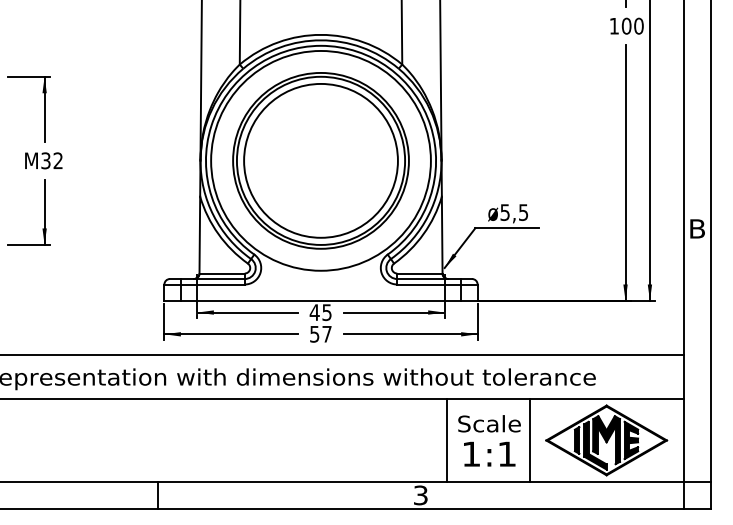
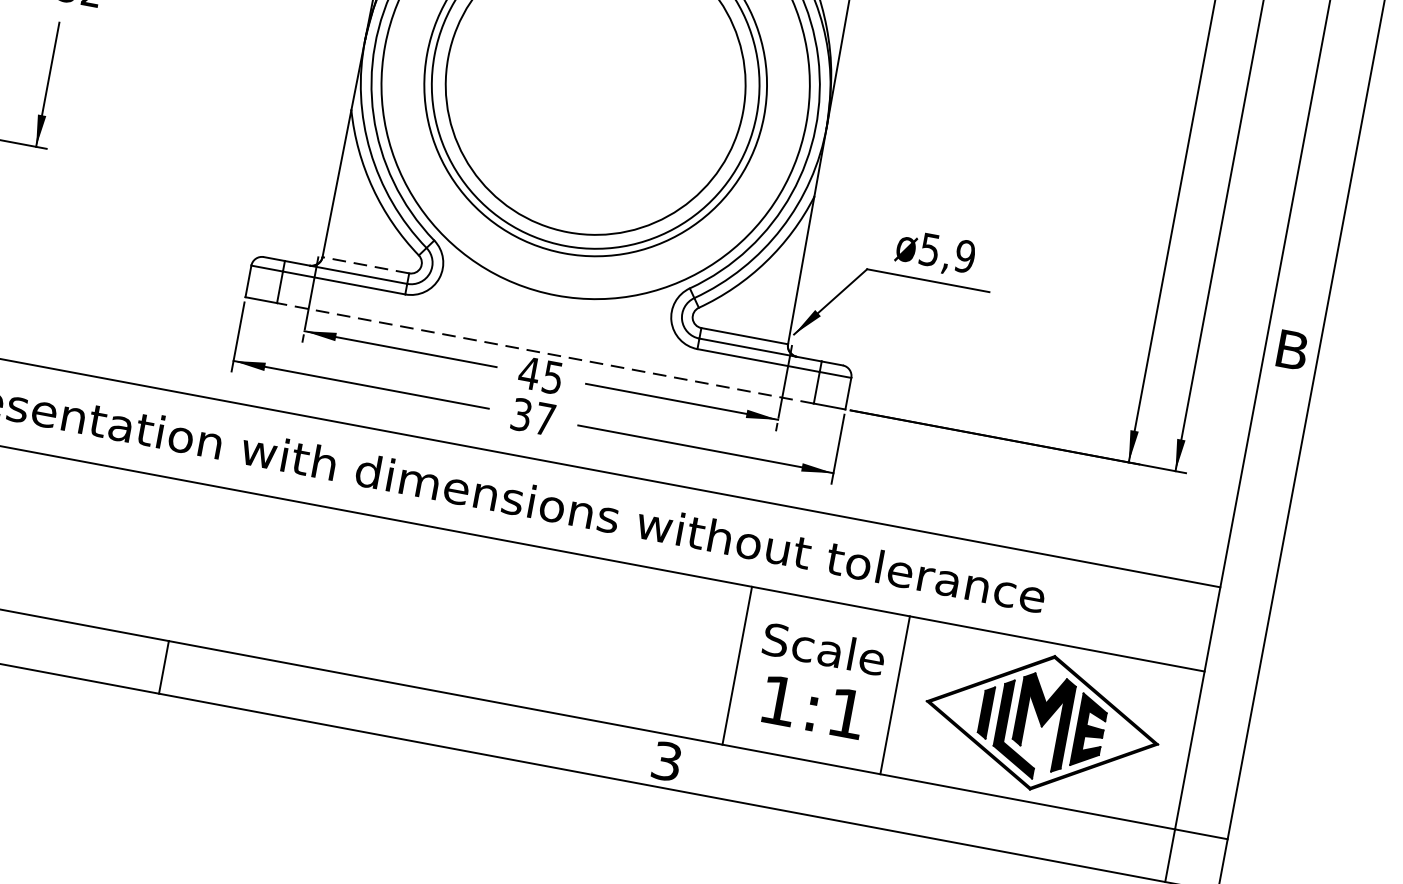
text: (523, 212) -> (964, 256), ø5,5 -> ø5,9
line: (222, 273) -> (366, 265), solid -> dashed
line: (320, 301) -> (544, 354), solid -> dashed
text: (314, 333) -> (521, 413), 57 -> 37

